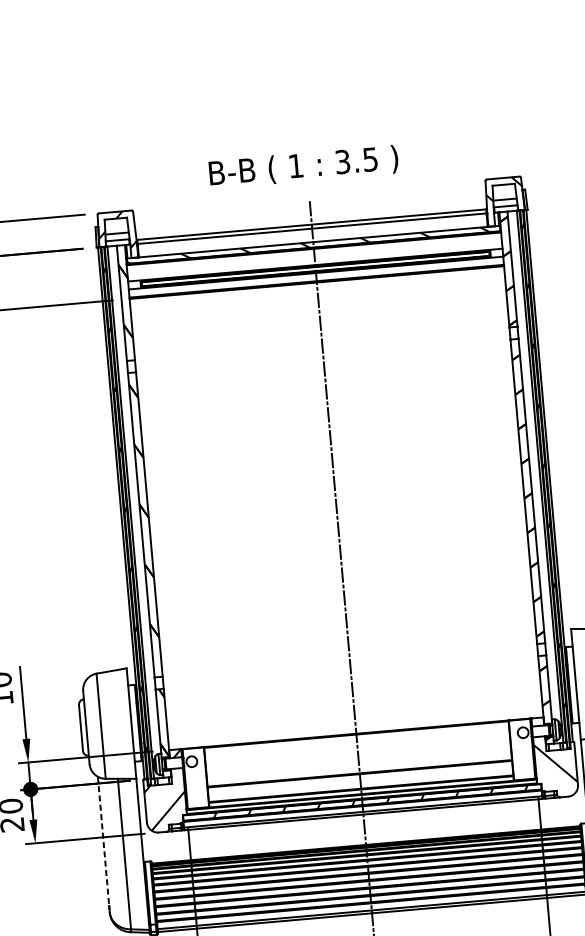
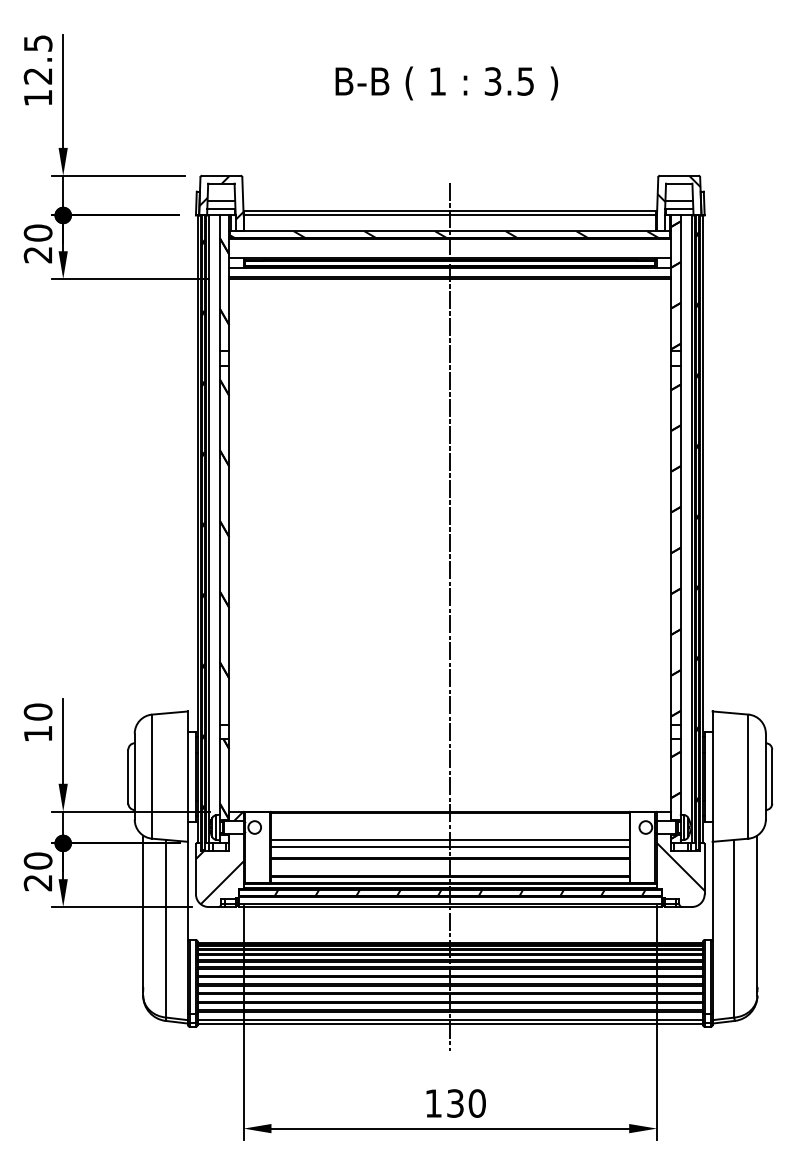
text: (303, 167) -> (446, 83), moved
line: (357, 758) -> (449, 840), added
line: (358, 763) -> (449, 846), added
line: (103, 841) -> (143, 911), dashed -> solid

